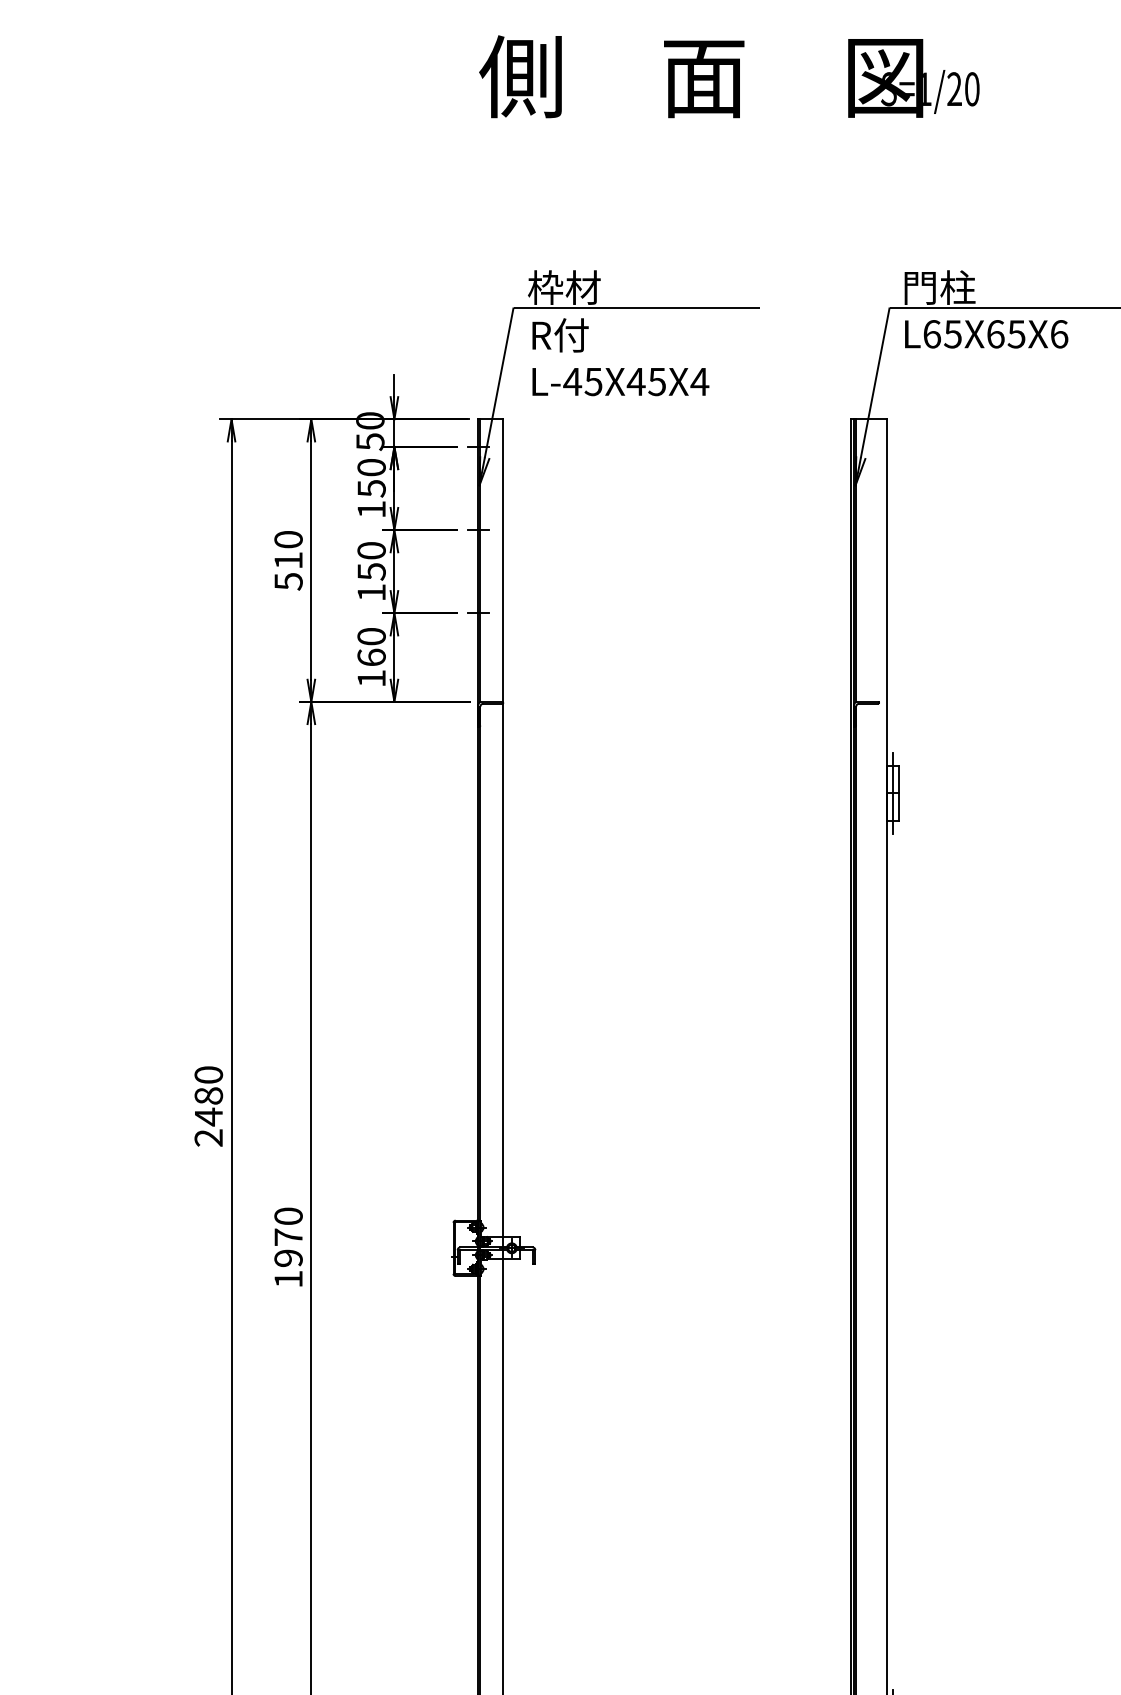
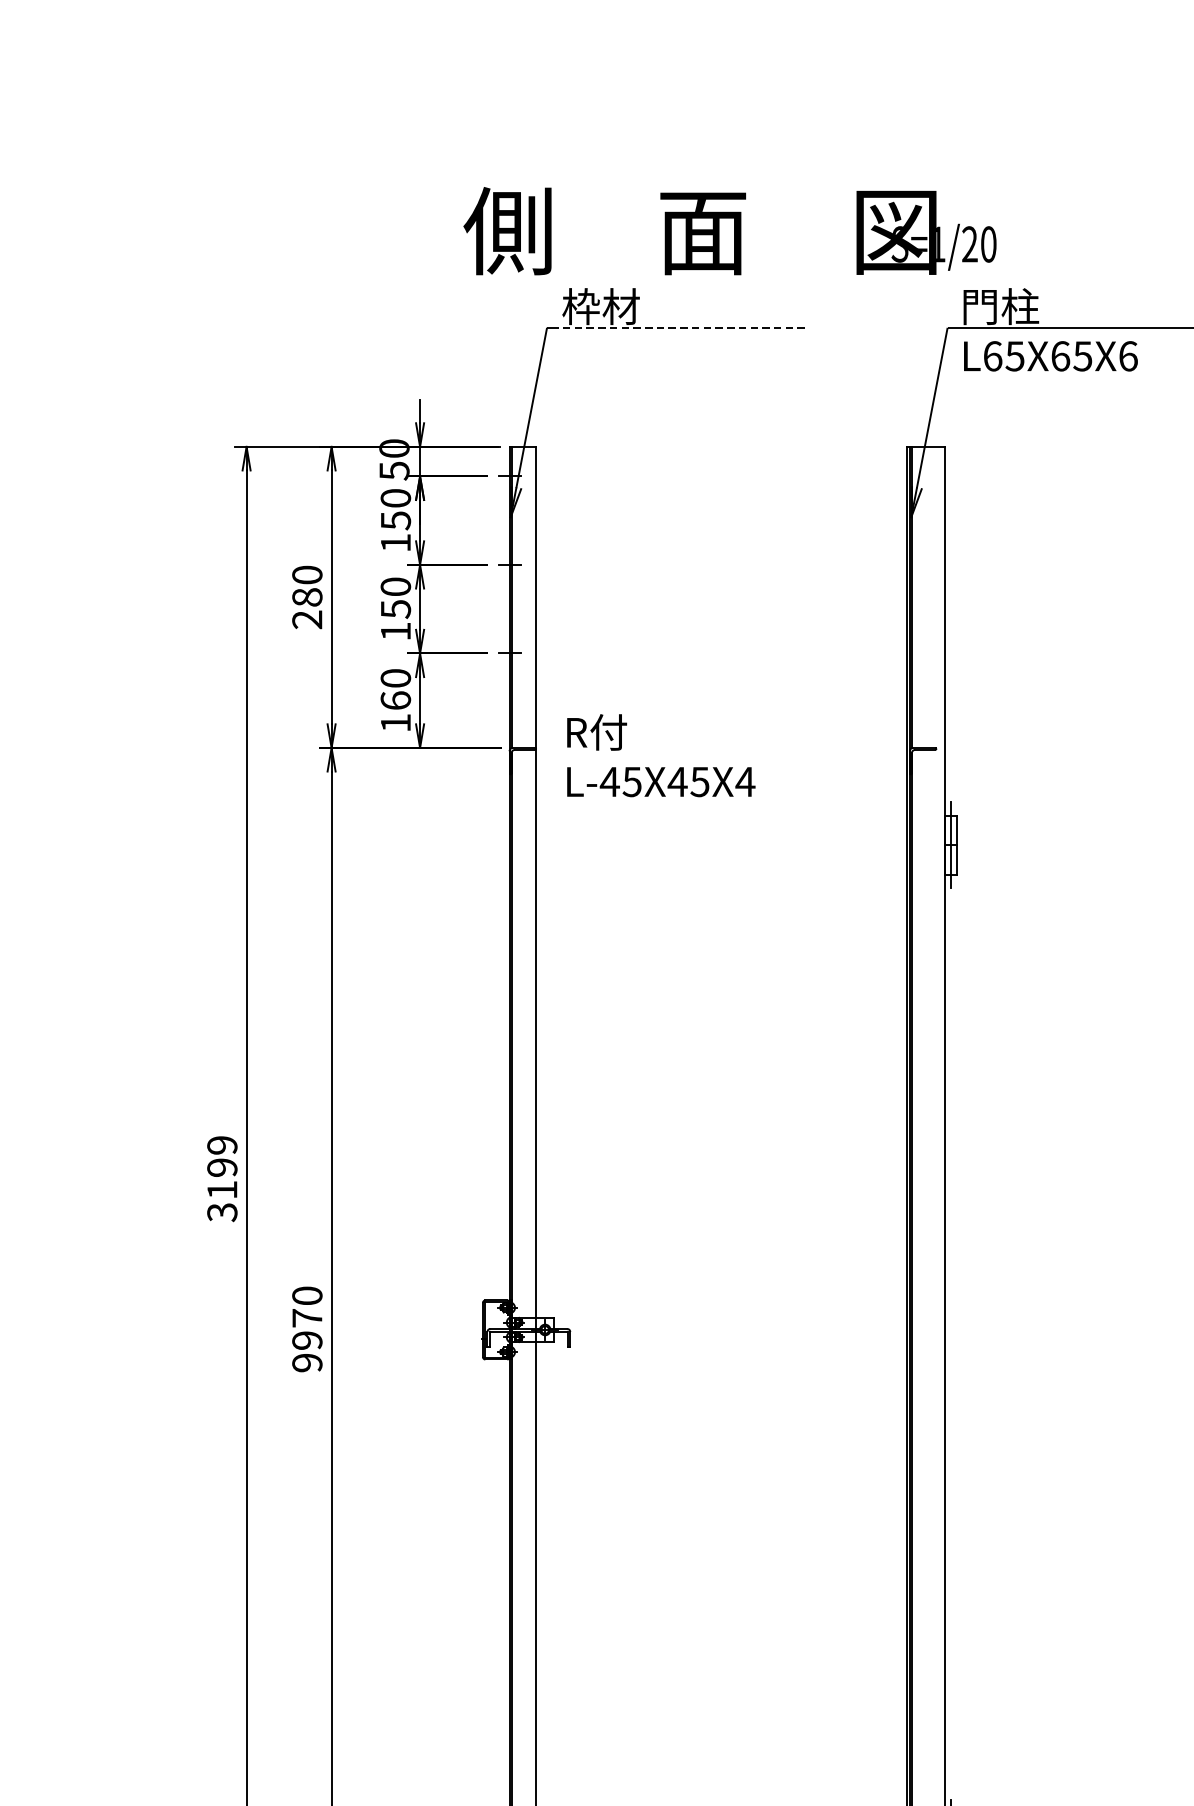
text: (729, 76) -> (730, 230), moved
line: (639, 307) -> (681, 327), solid -> dashed
text: (620, 357) -> (660, 756), moved
text: (288, 570) -> (307, 607), 510 -> 280
text: (208, 1106) -> (222, 1178), 2480 -> 3199
text: (288, 1278) -> (307, 1362), 1970 -> 9970

